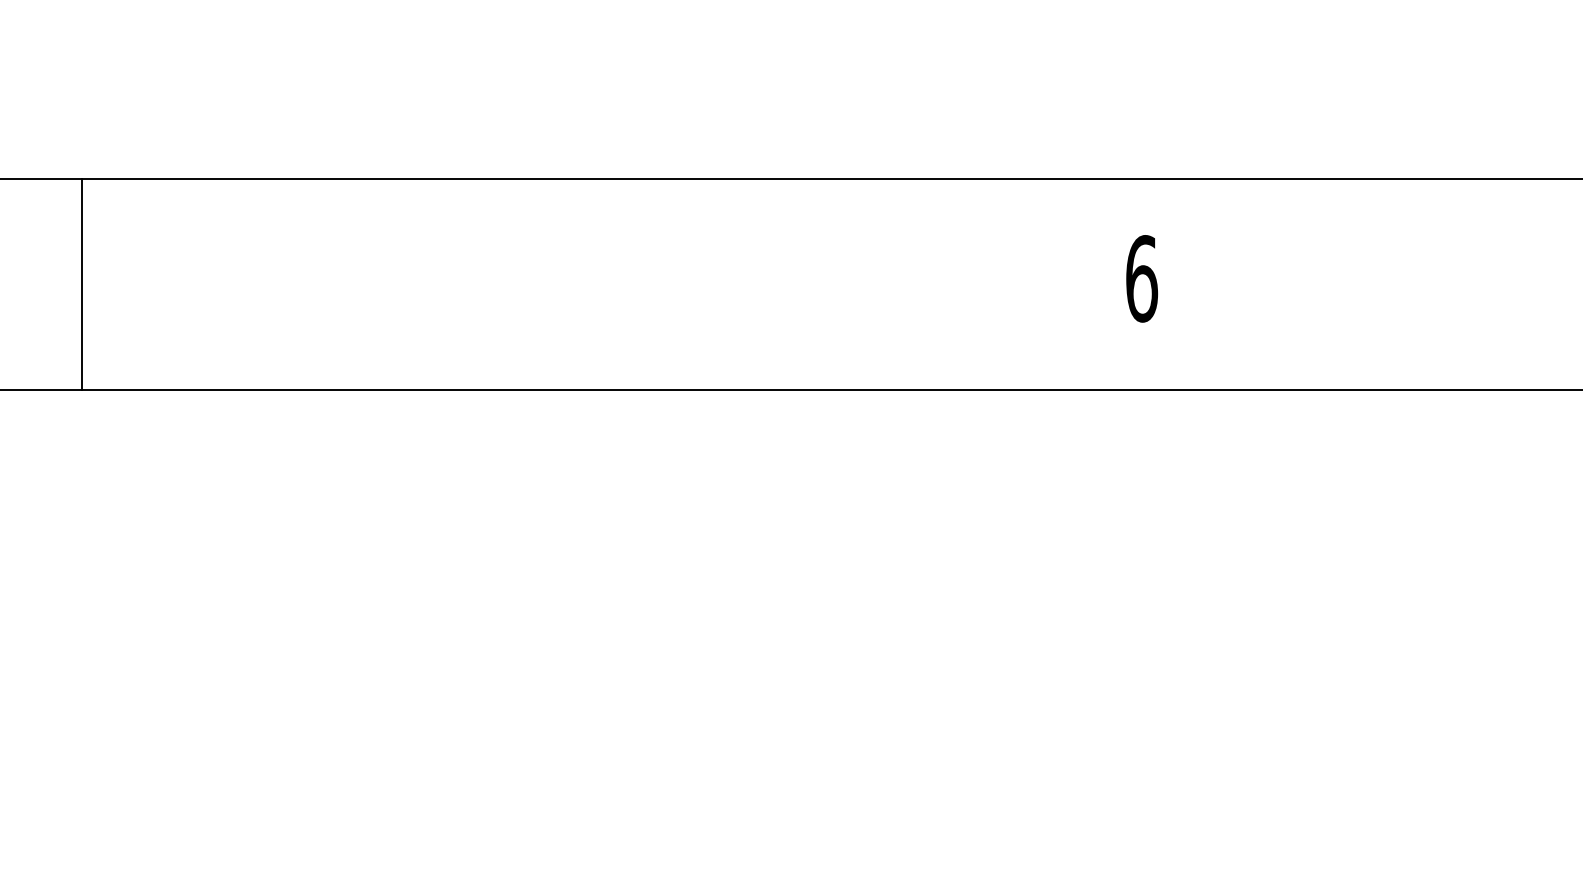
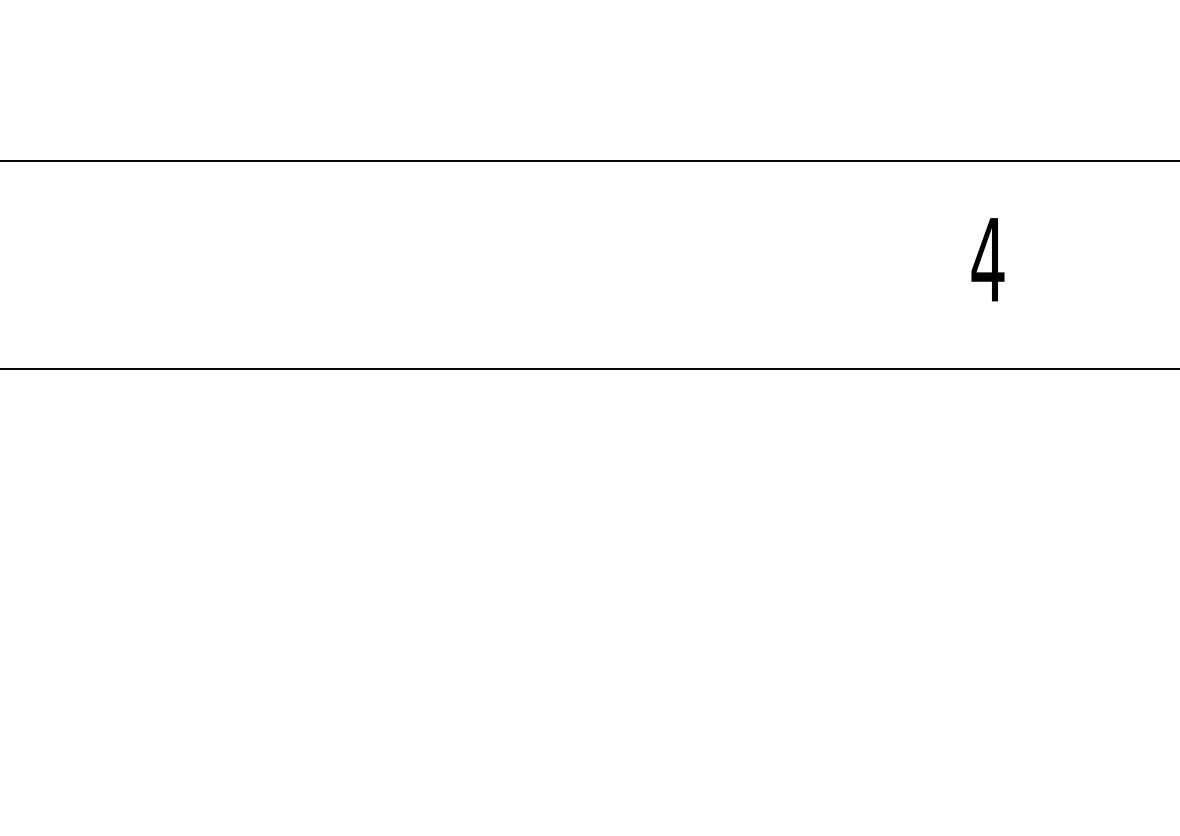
text: (1141, 278) -> (987, 259), 6 -> 4

